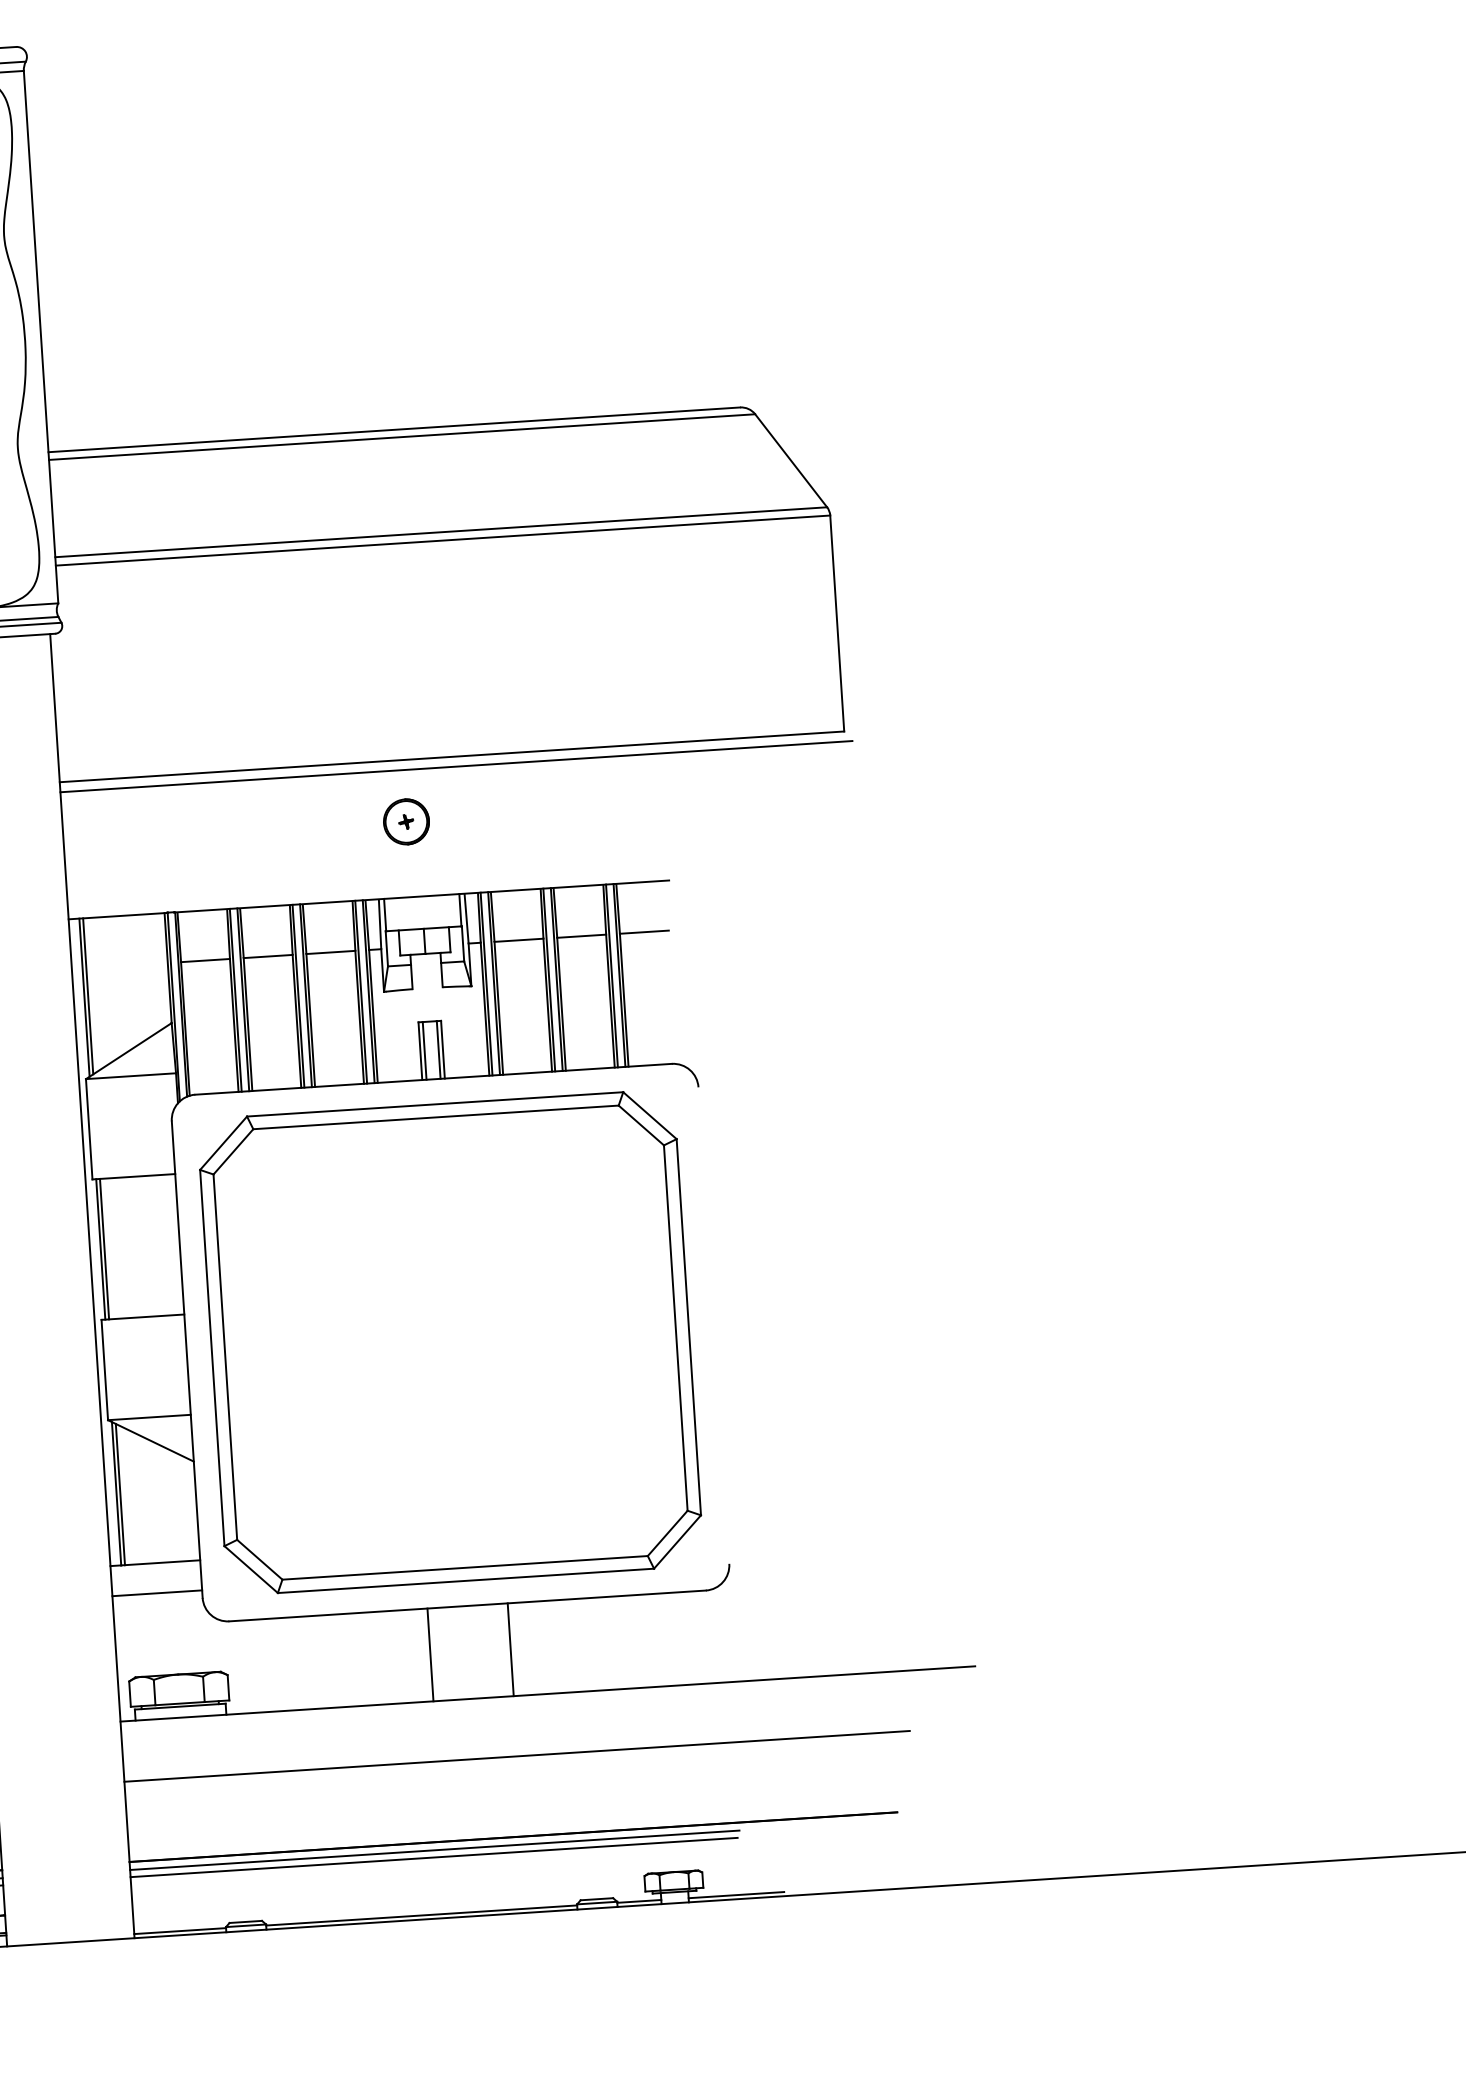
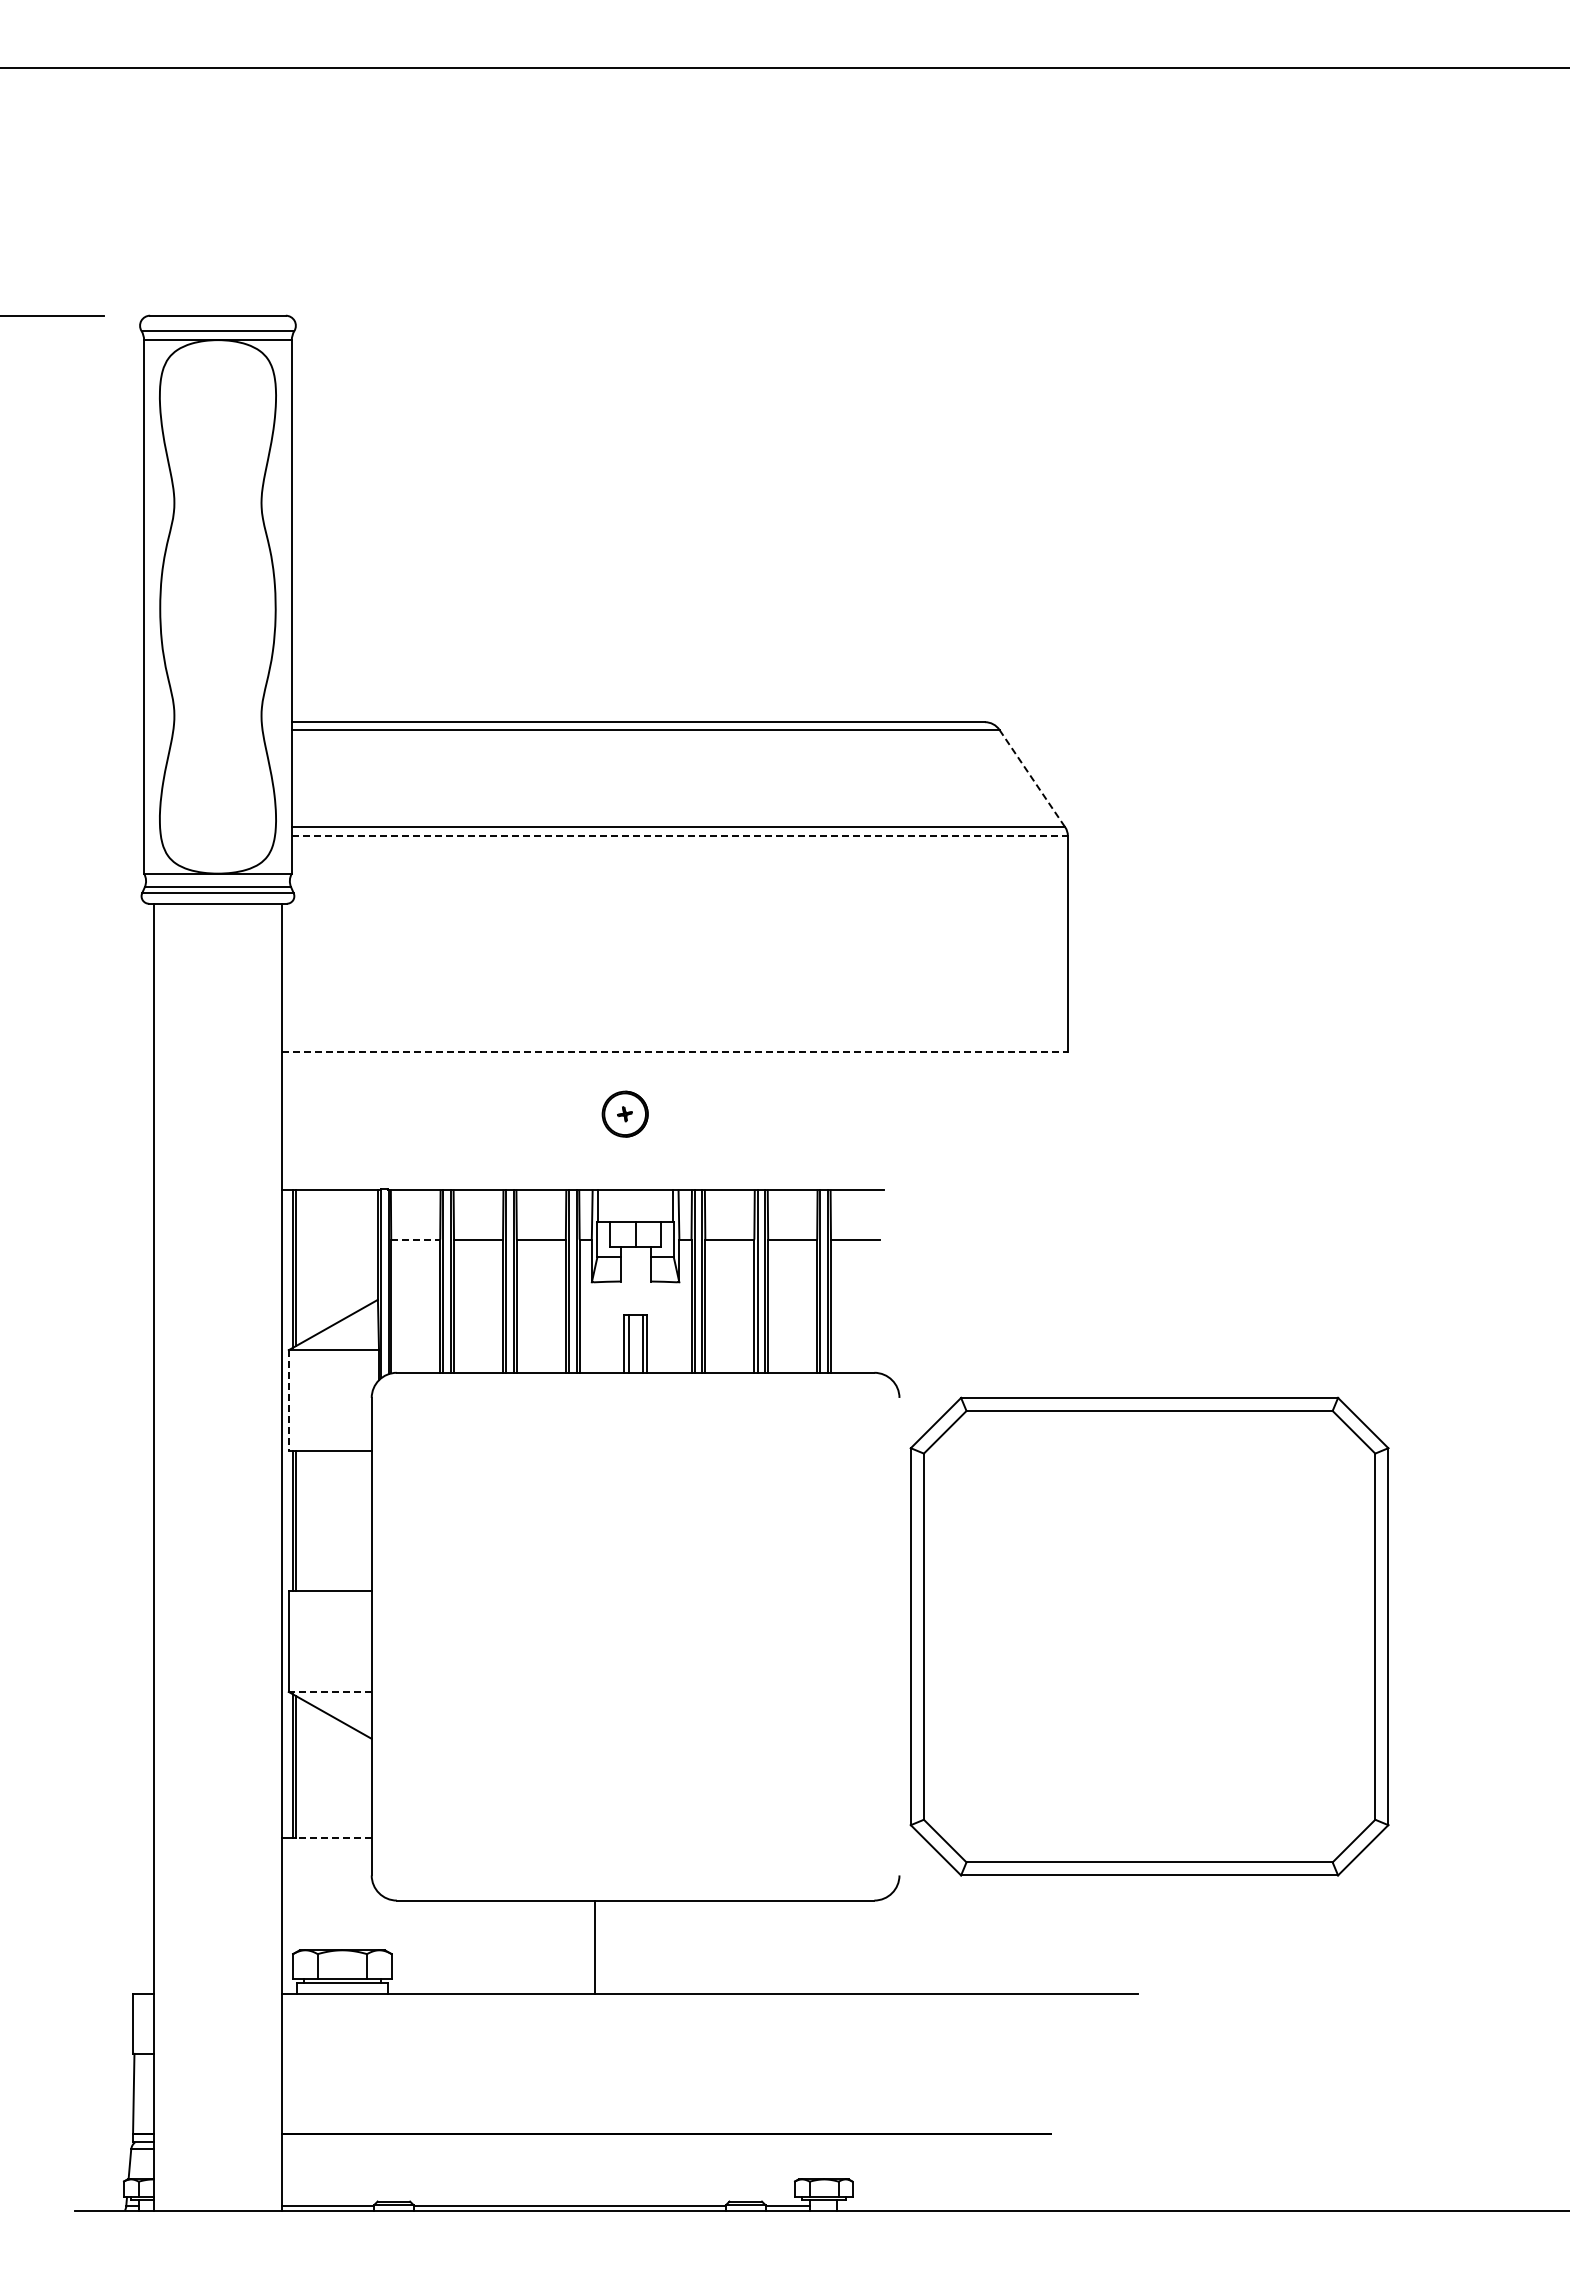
line: (791, 460) -> (1032, 778), solid -> dashed
line: (443, 540) -> (680, 835), solid -> dashed
line: (452, 757) -> (675, 1052), solid -> dashed
line: (456, 766) -> (678, 1062), removed
line: (206, 960) -> (416, 1239), solid -> dashed
line: (88, 1129) -> (288, 1400), solid -> dashed
part: (450, 1342) -> (1149, 1636), moved
line: (148, 1417) -> (329, 1691), solid -> dashed
line: (163, 1562) -> (334, 1837), solid -> dashed
line: (157, 1592) -> (326, 1867), removed
line: (510, 1649) -> (675, 1946), removed
line: (516, 1756) -> (674, 2053), removed
line: (434, 1850) -> (586, 2142), removed
line: (433, 1857) -> (585, 2149), removed
line: (736, 1895) -> (885, 2206), removed

